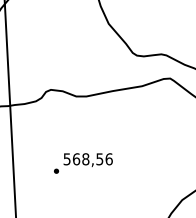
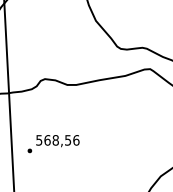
text: (83, 163) -> (53, 144), moved

